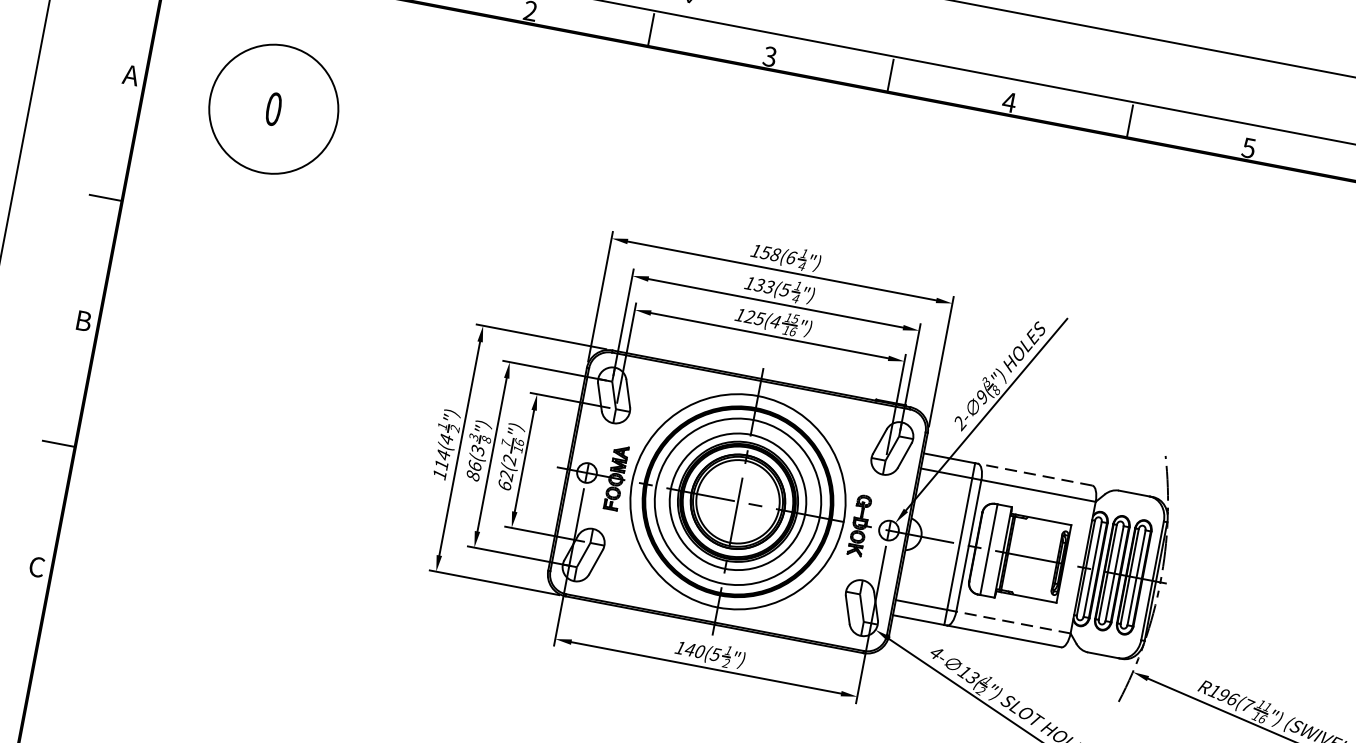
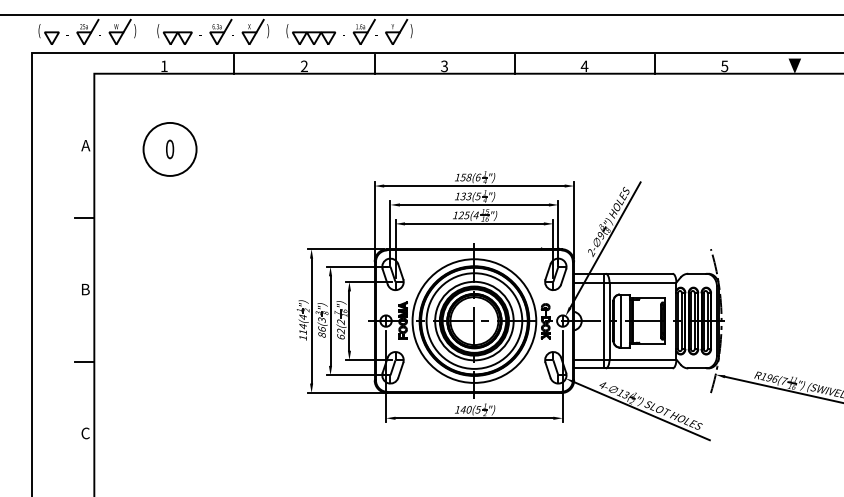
circle: (273, 107) -> (169, 148), size x0.71
line: (1033, 473) -> (638, 273), dashed -> solid
line: (1012, 622) -> (642, 359), dashed -> solid

